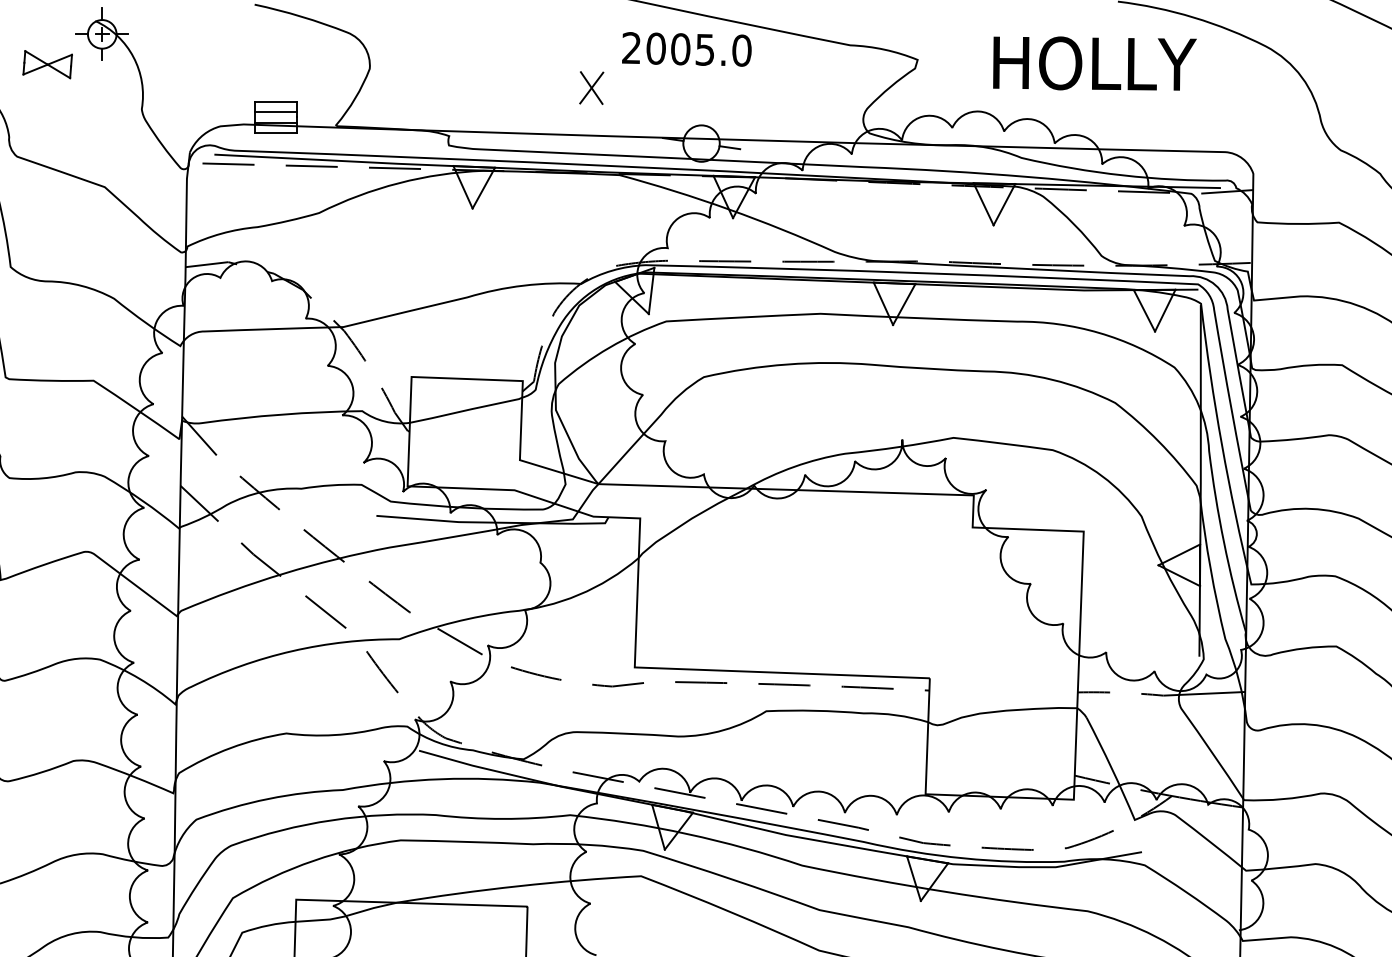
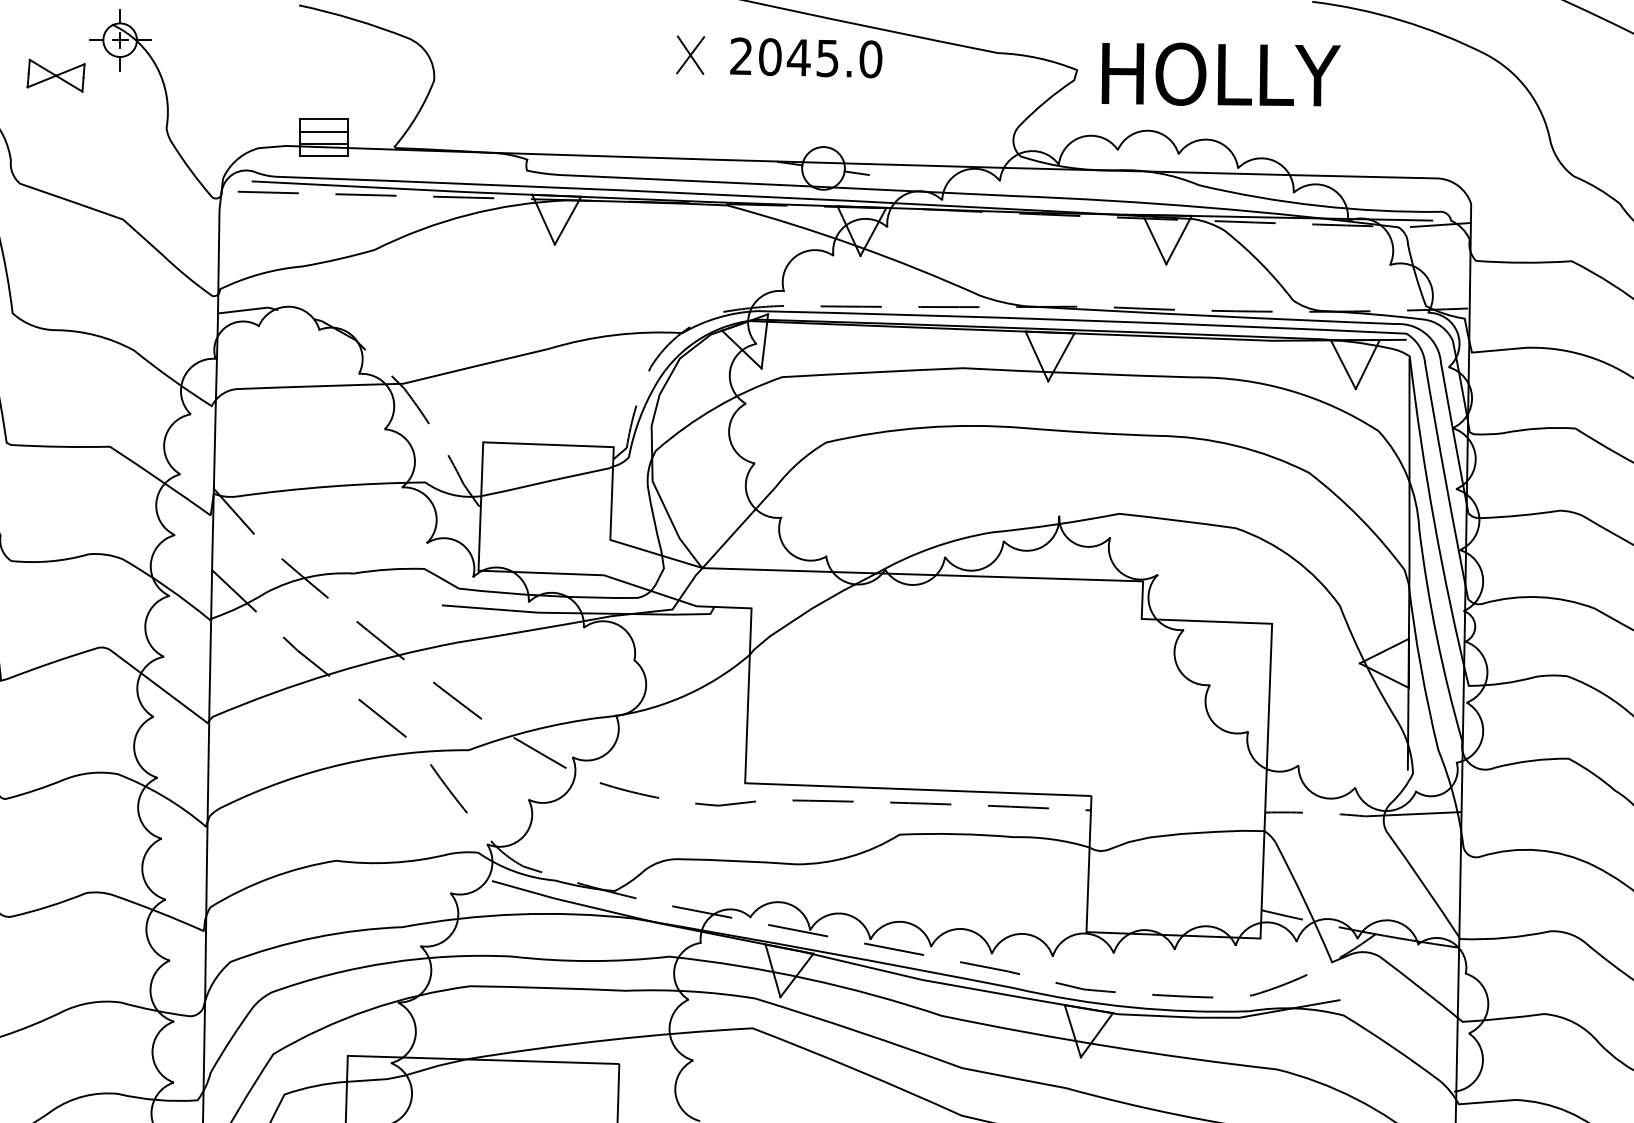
text: (680, 49) -> (798, 57), 2005.0 -> 2045.0
text: (1094, 63) -> (1220, 74), moved
part: (591, 87) -> (690, 54), moved

